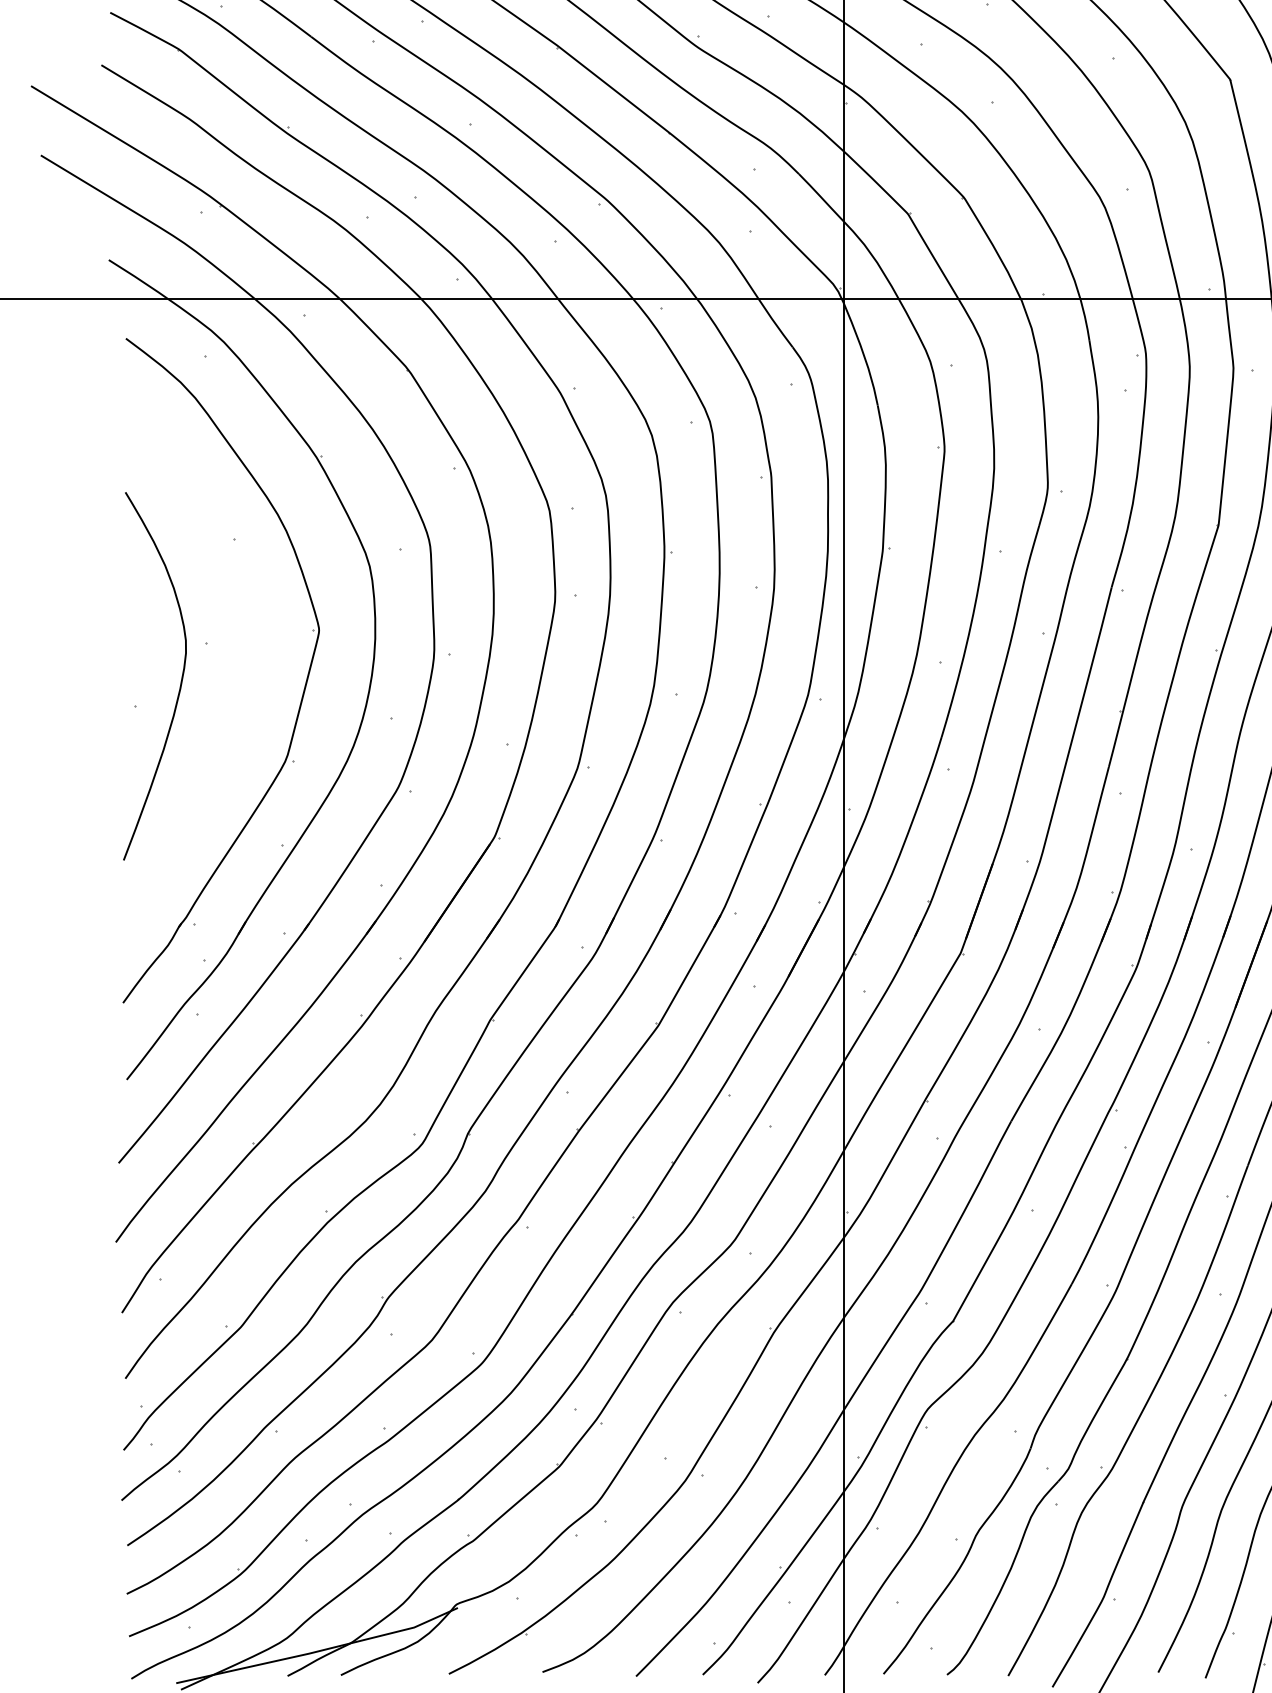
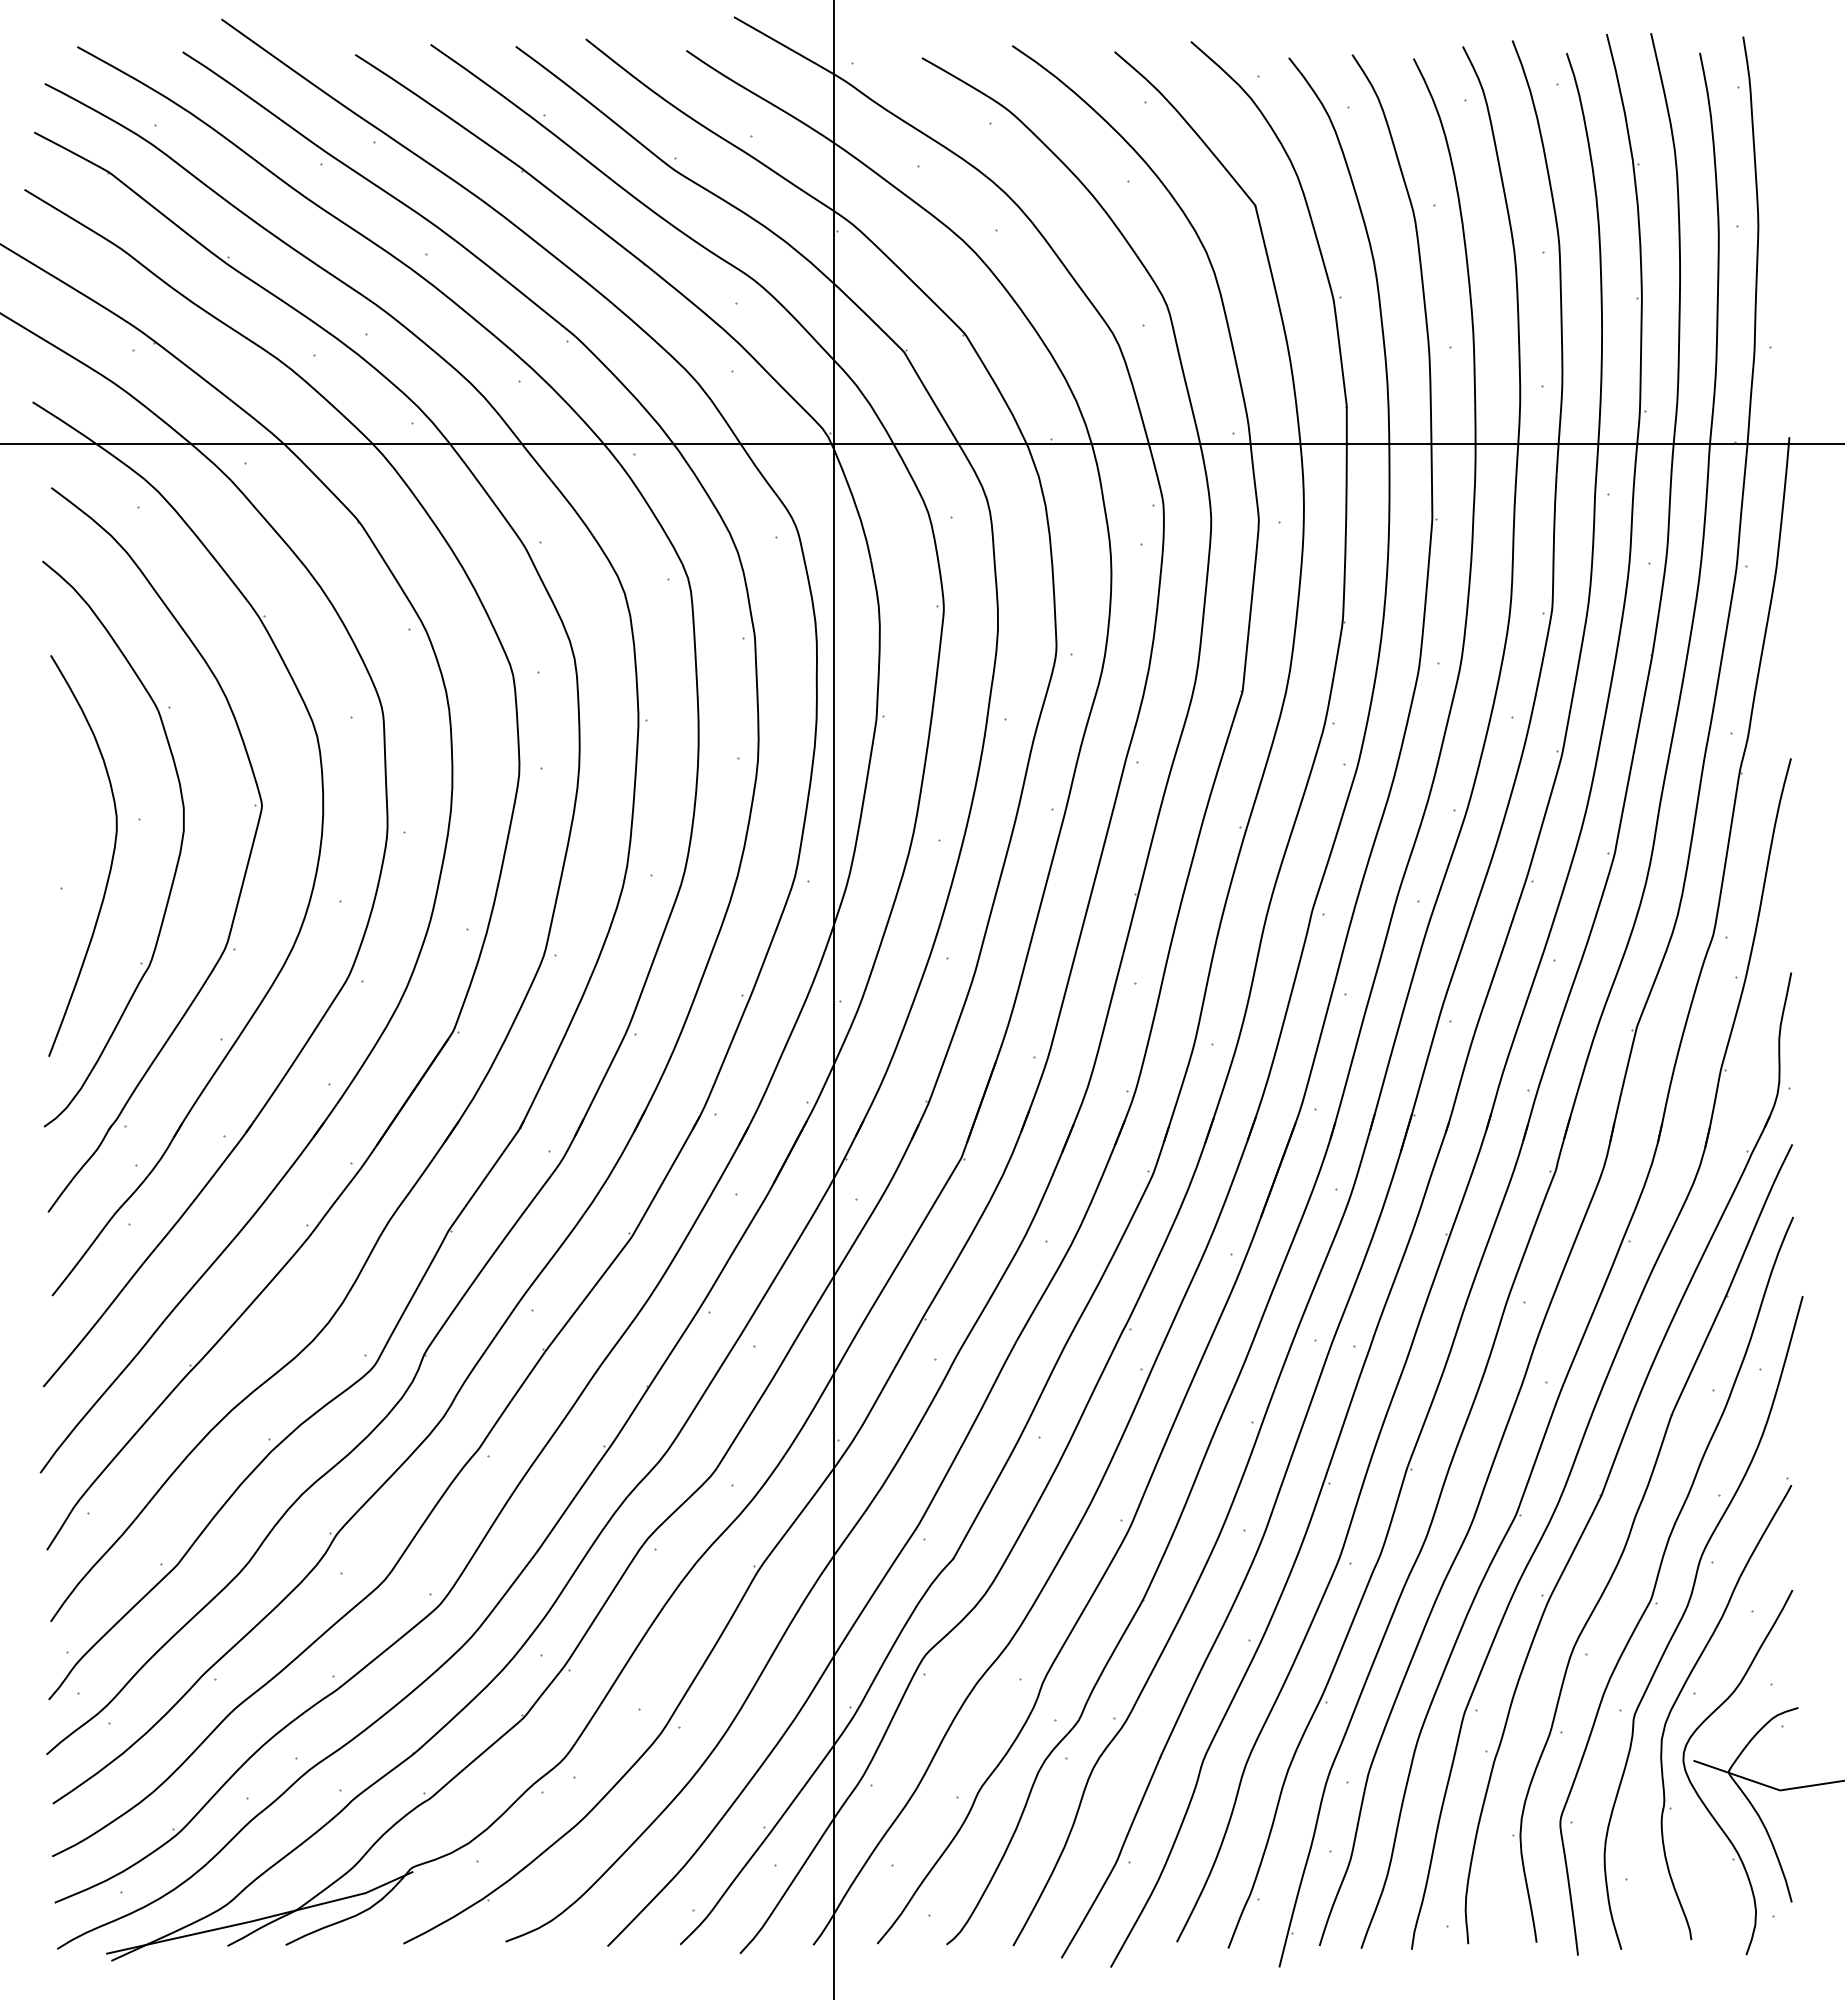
part: (241, 679) -> (177, 859), added

